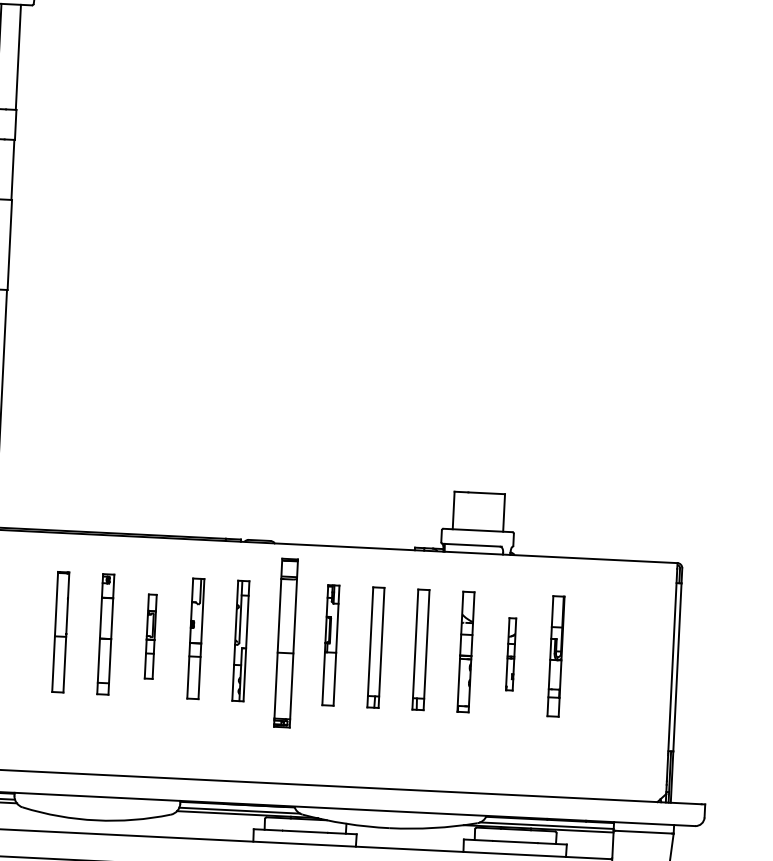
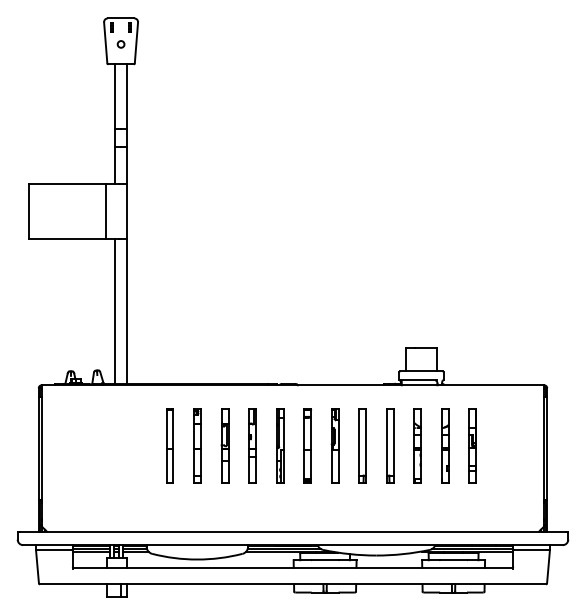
part: (149, 636) -> (224, 445), size x1.43
part: (285, 642) -> (307, 445), size x0.71
part: (511, 653) -> (445, 445), size x1.67

